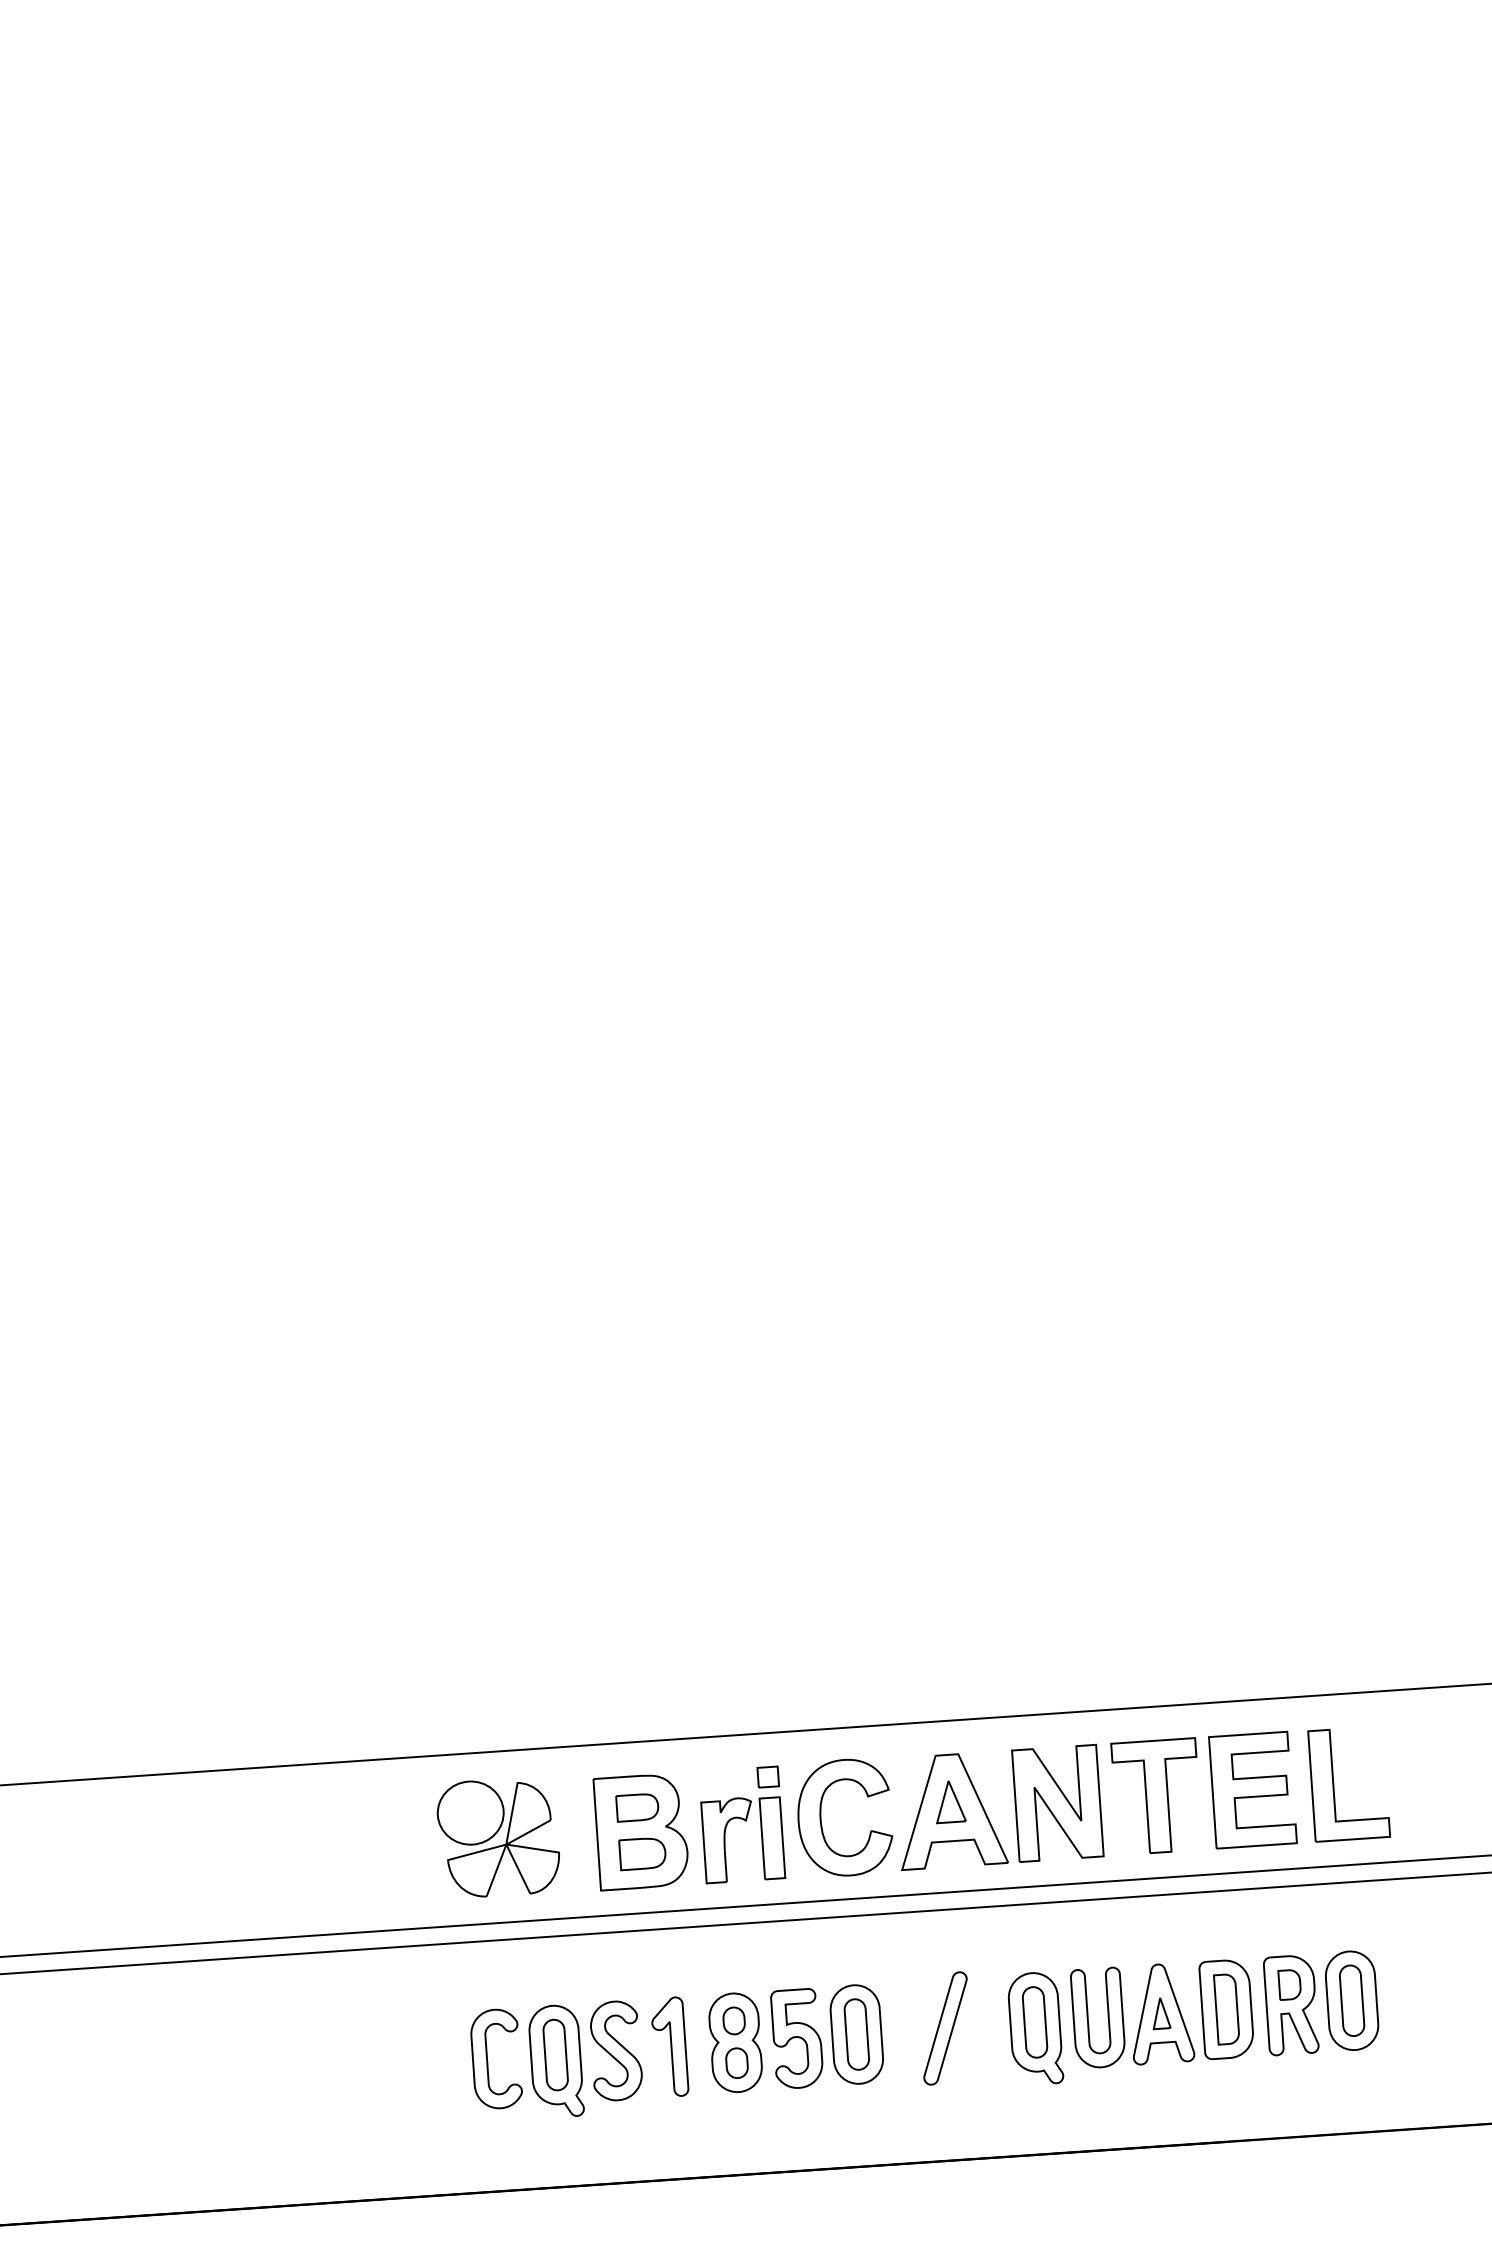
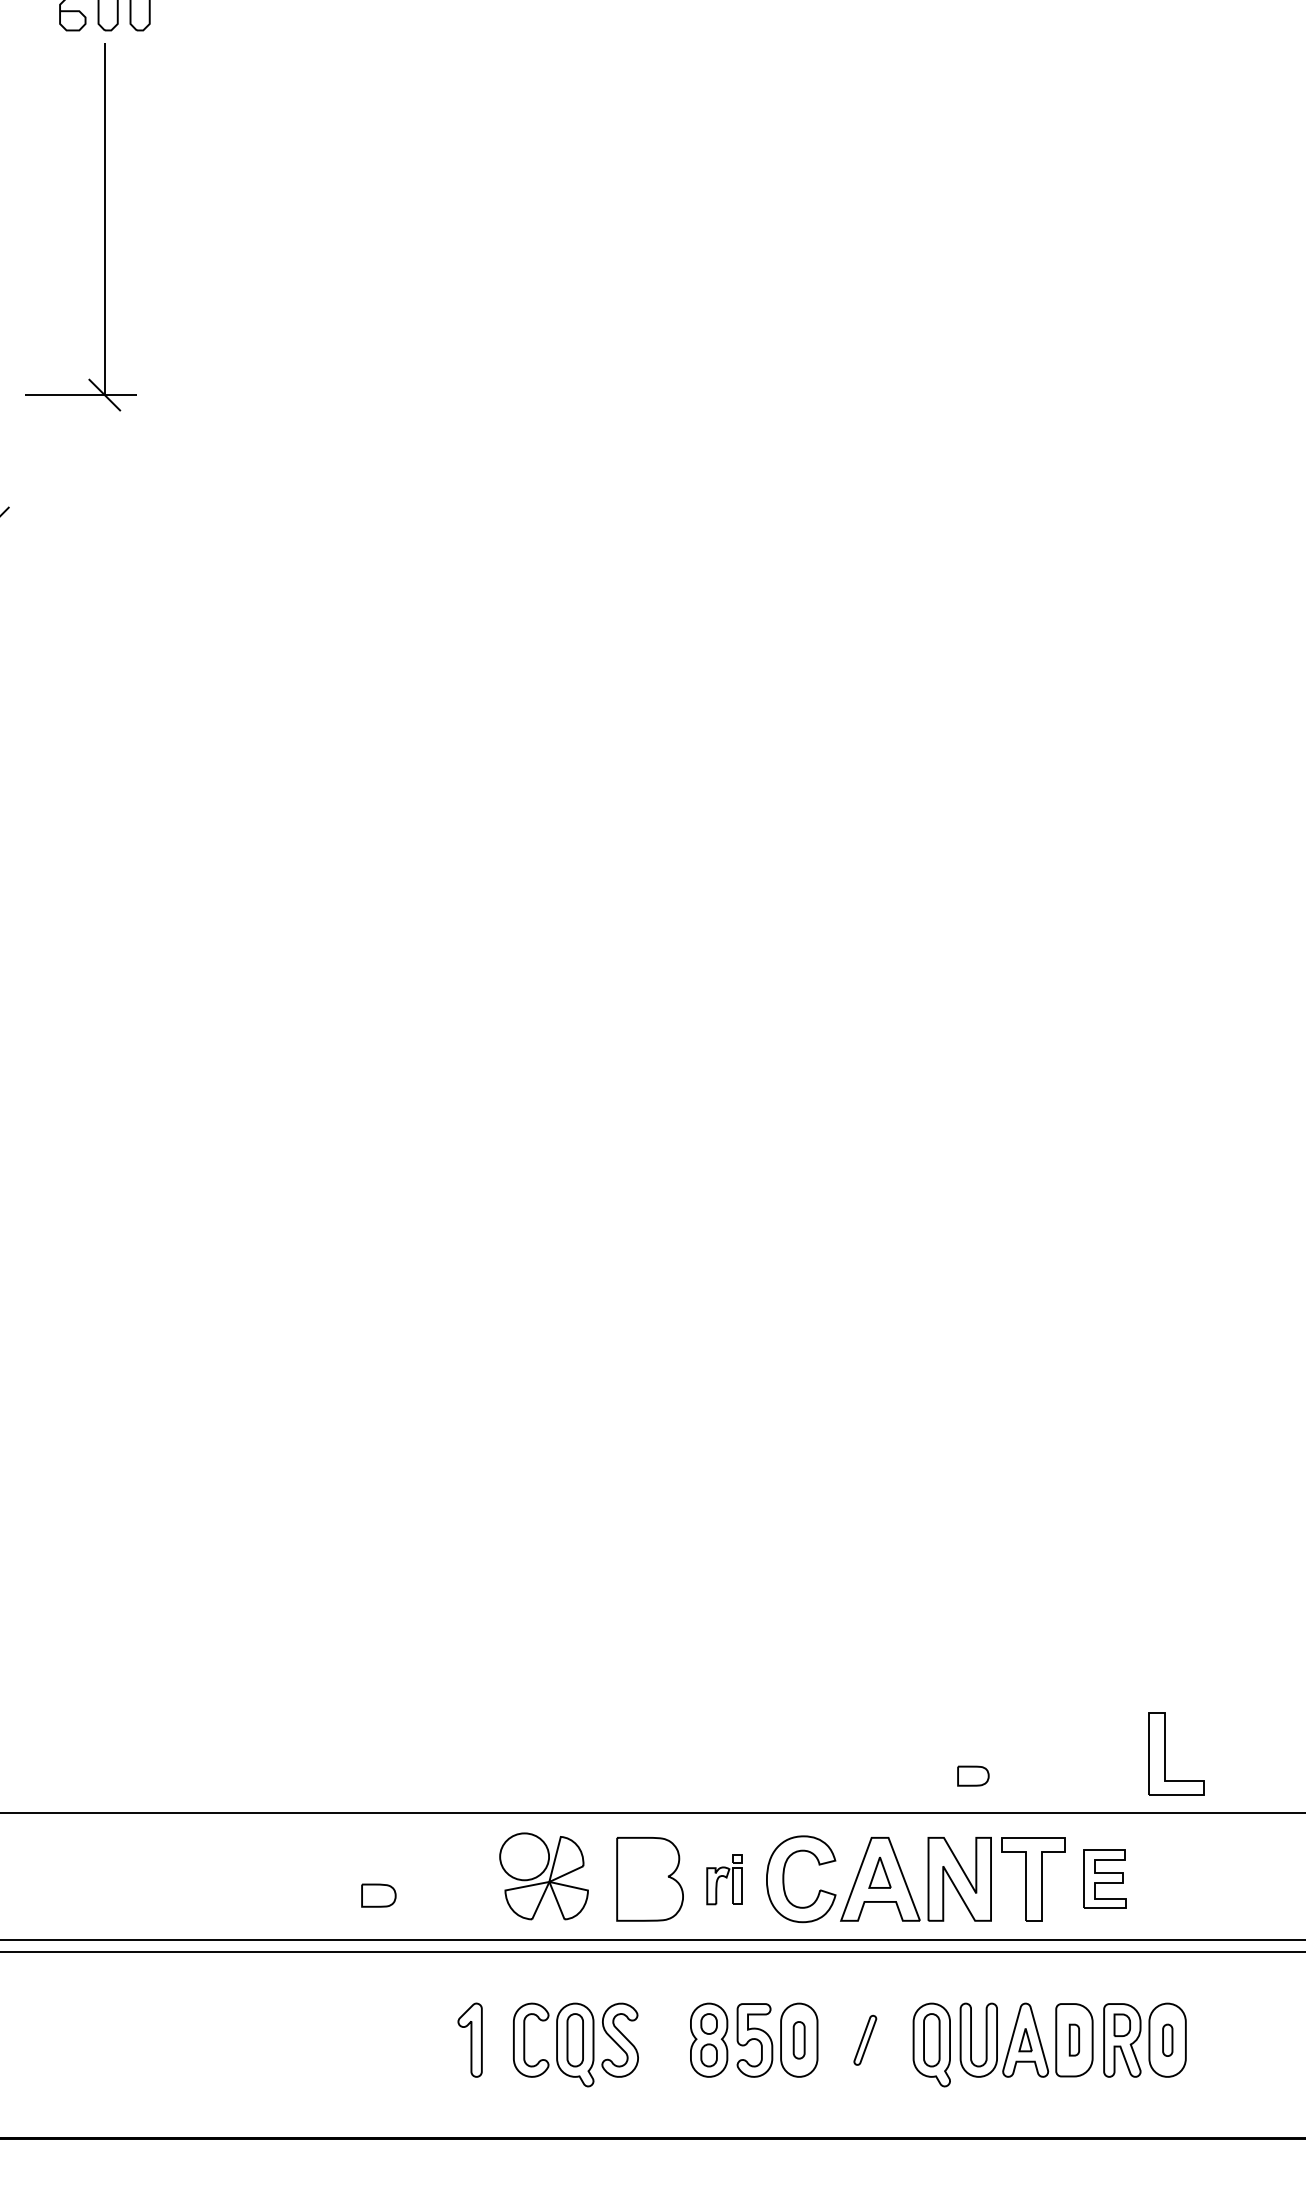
part: (1334, 1784) -> (1165, 1753), moved
part: (1252, 1790) -> (1104, 1879), size x0.7
part: (637, 1806) -> (973, 1775), moved
part: (741, 1825) -> (724, 1879), size x0.6
part: (642, 1853) -> (378, 1895), moved
part: (1351, 2001) -> (1167, 2040), size x0.6
part: (1226, 2008) -> (1074, 2039), size x0.6
part: (945, 2028) -> (865, 2040), size x0.6
part: (855, 2034) -> (798, 2040), size x0.7
part: (668, 2046) -> (469, 2039), moved

